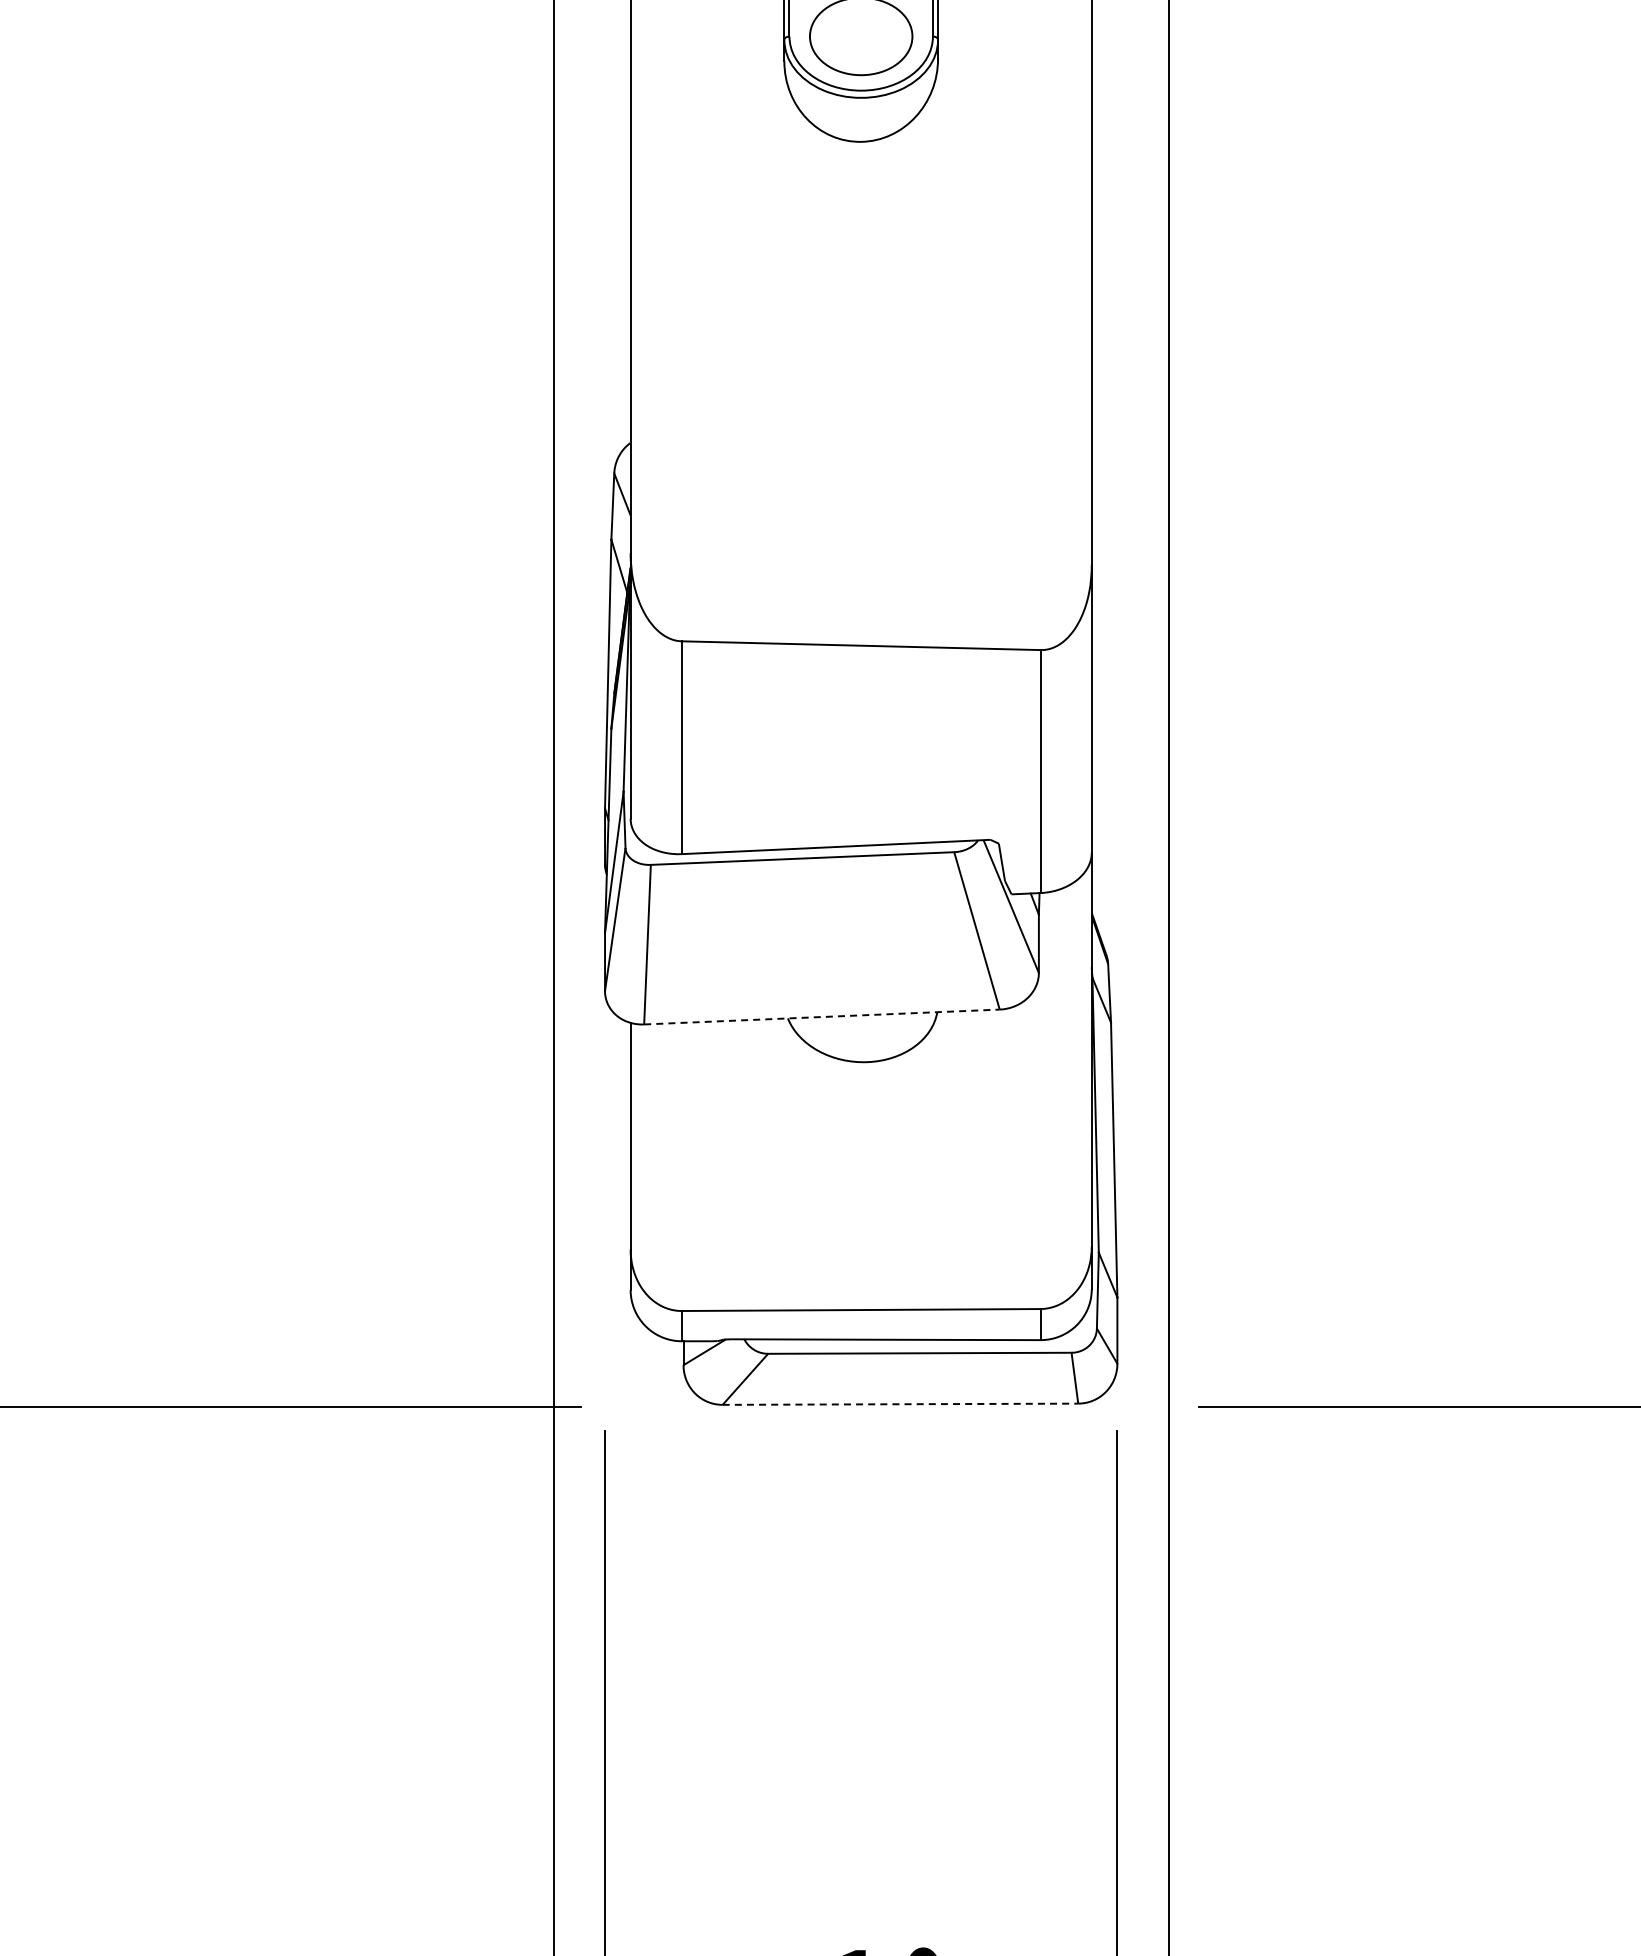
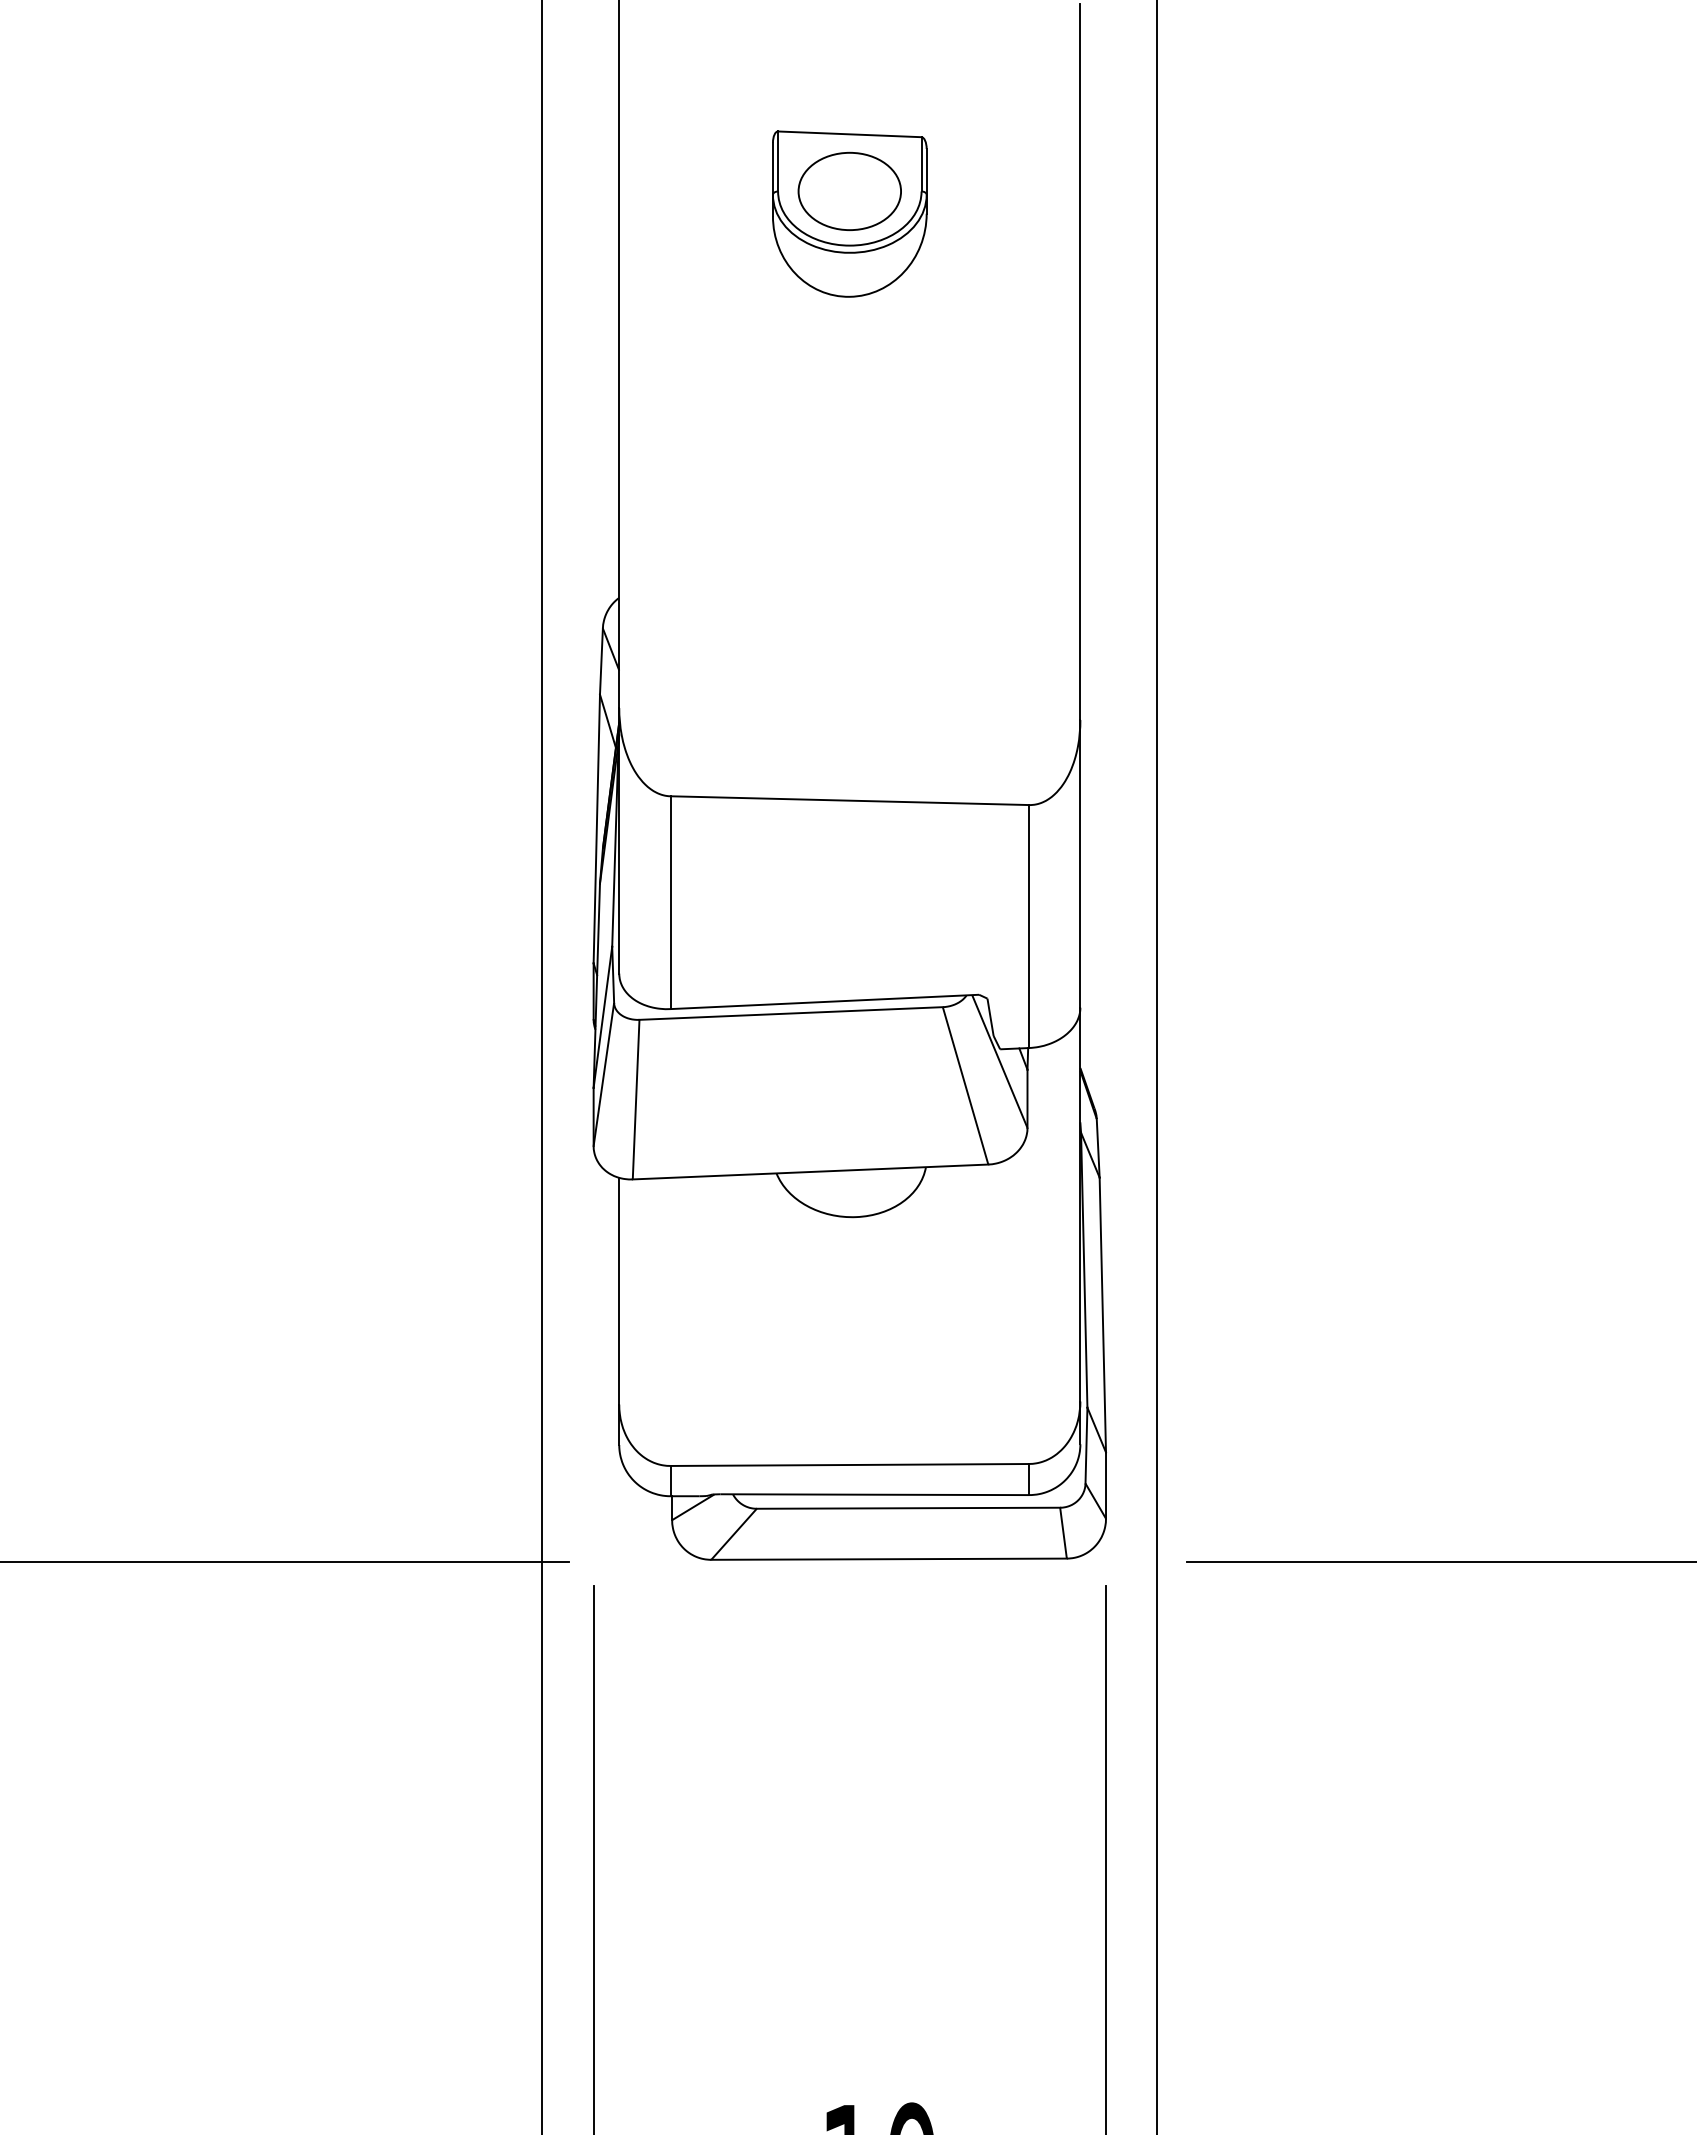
line: (821, 1016) -> (810, 1171), dashed -> solid
line: (900, 1404) -> (889, 1559), dashed -> solid

